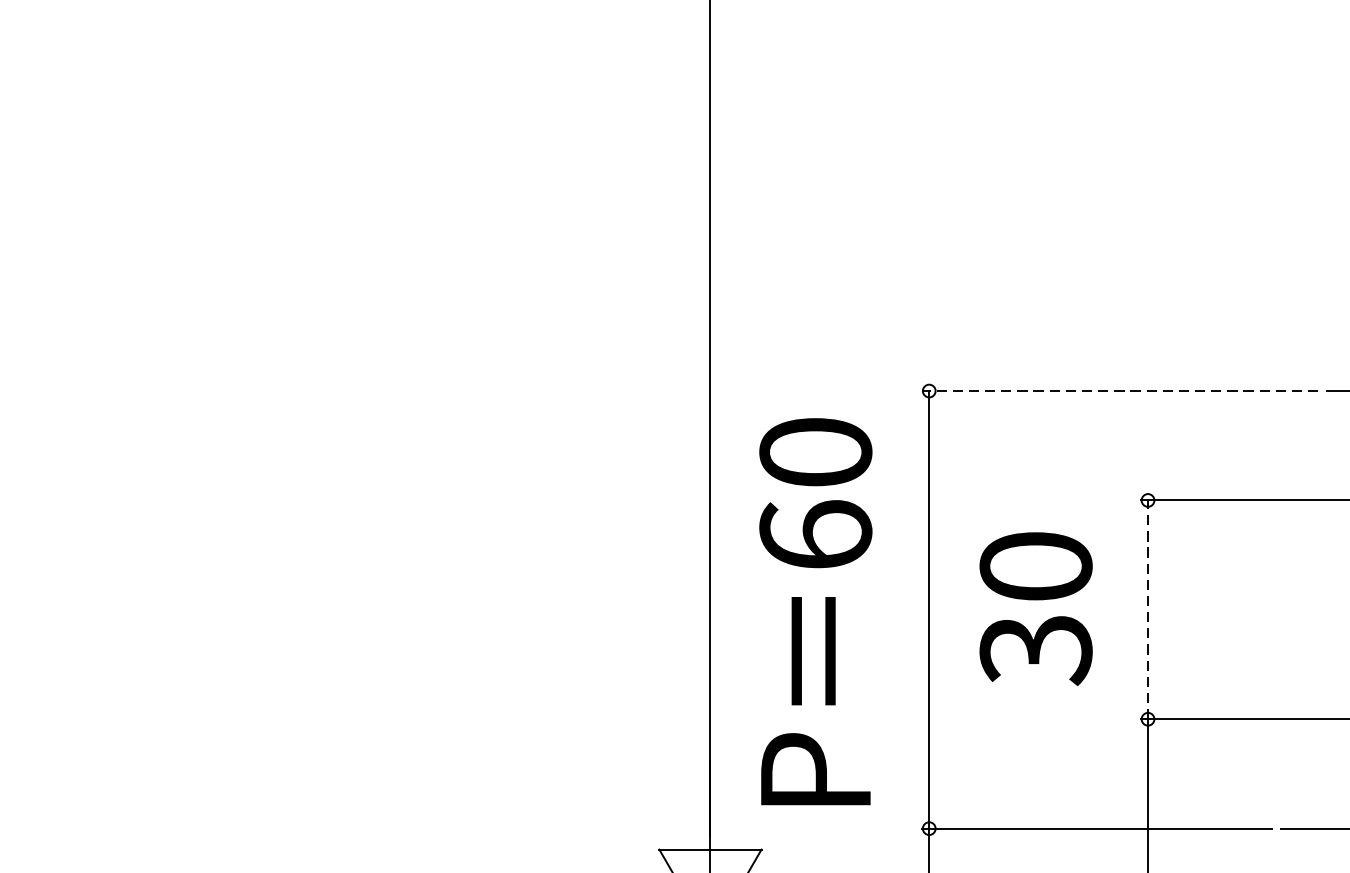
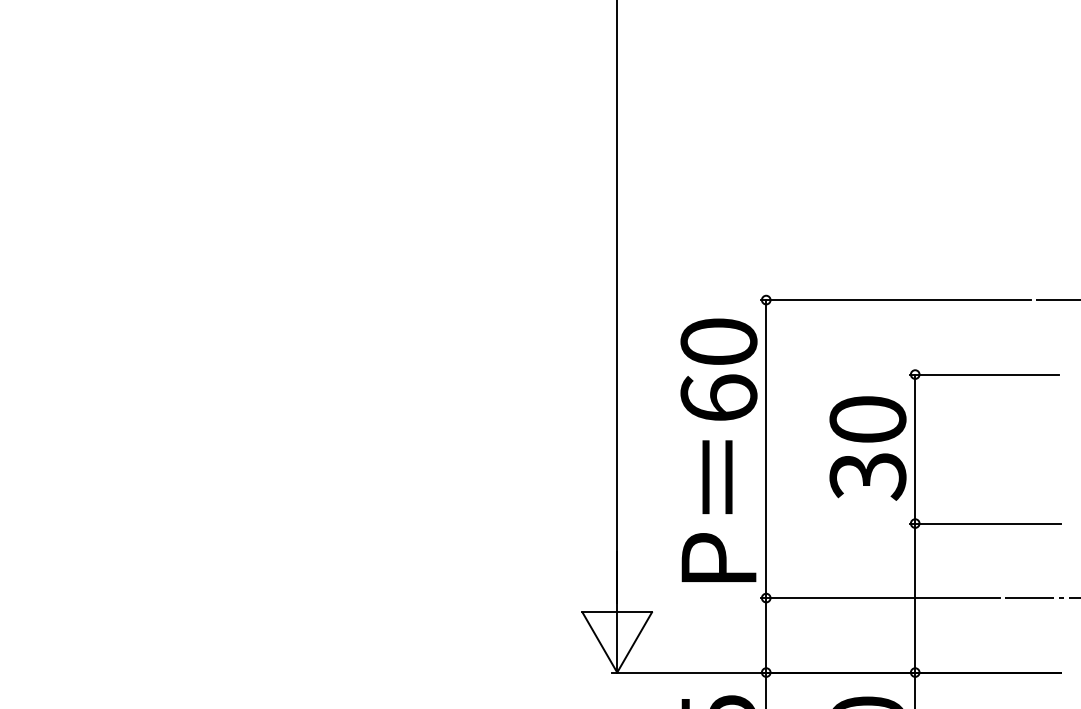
line: (1120, 391) -> (896, 300), dashed -> solid
text: (1035, 608) -> (867, 448), moved
line: (1148, 608) -> (915, 448), dashed -> solid
text: (815, 610) -> (718, 449), moved

